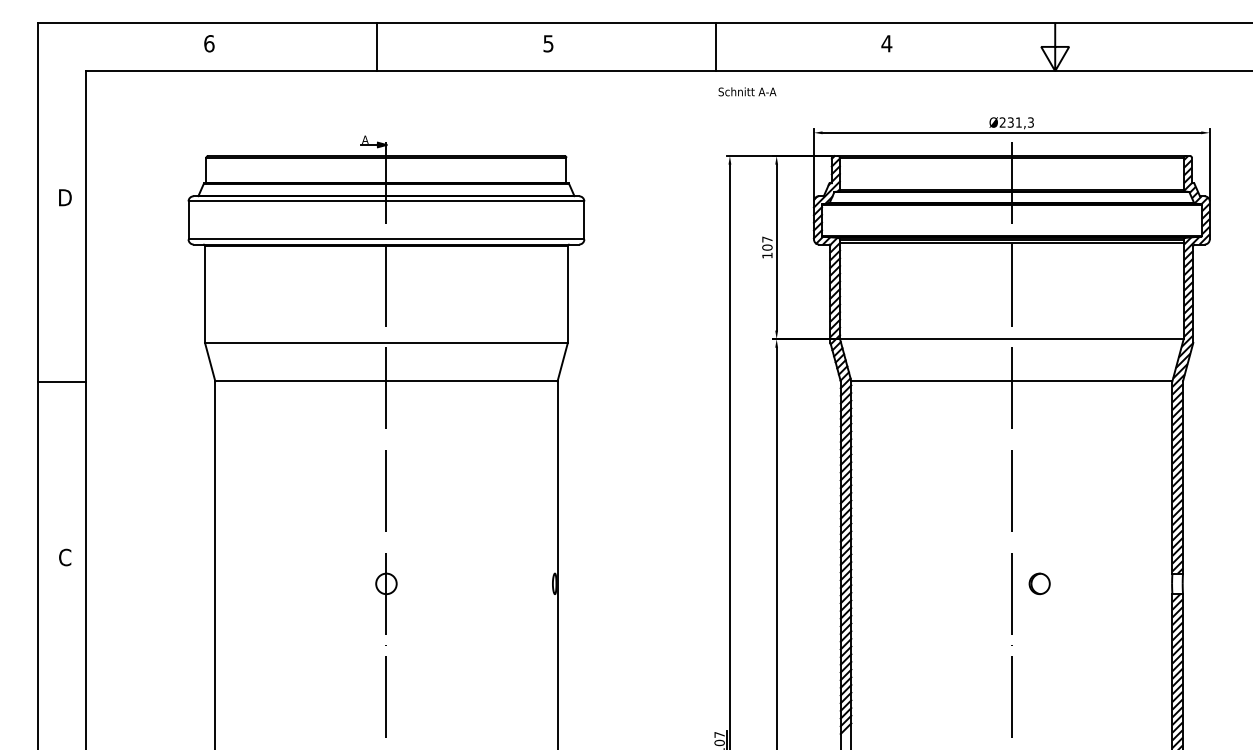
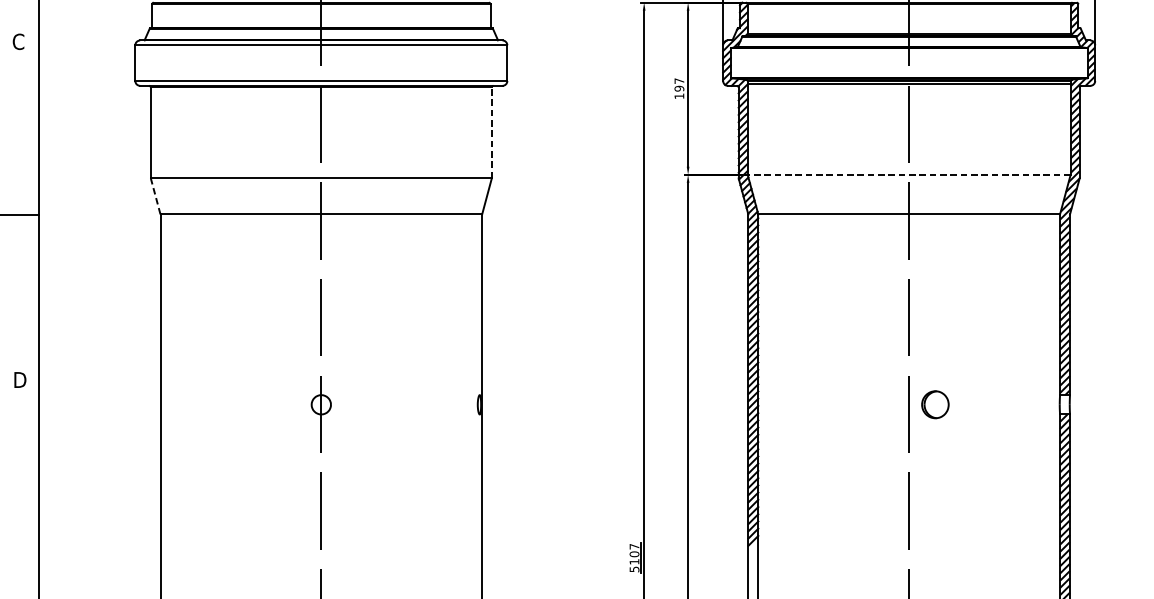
text: (64, 197) -> (18, 41), D -> C
text: (767, 247) -> (679, 88), 107 -> 197
line: (567, 294) -> (491, 132), solid -> dashed
line: (1011, 339) -> (908, 175), solid -> dashed
line: (210, 362) -> (155, 196), solid -> dashed
text: (65, 557) -> (19, 379), C -> D
part: (1039, 583) -> (935, 404), size x1.4

